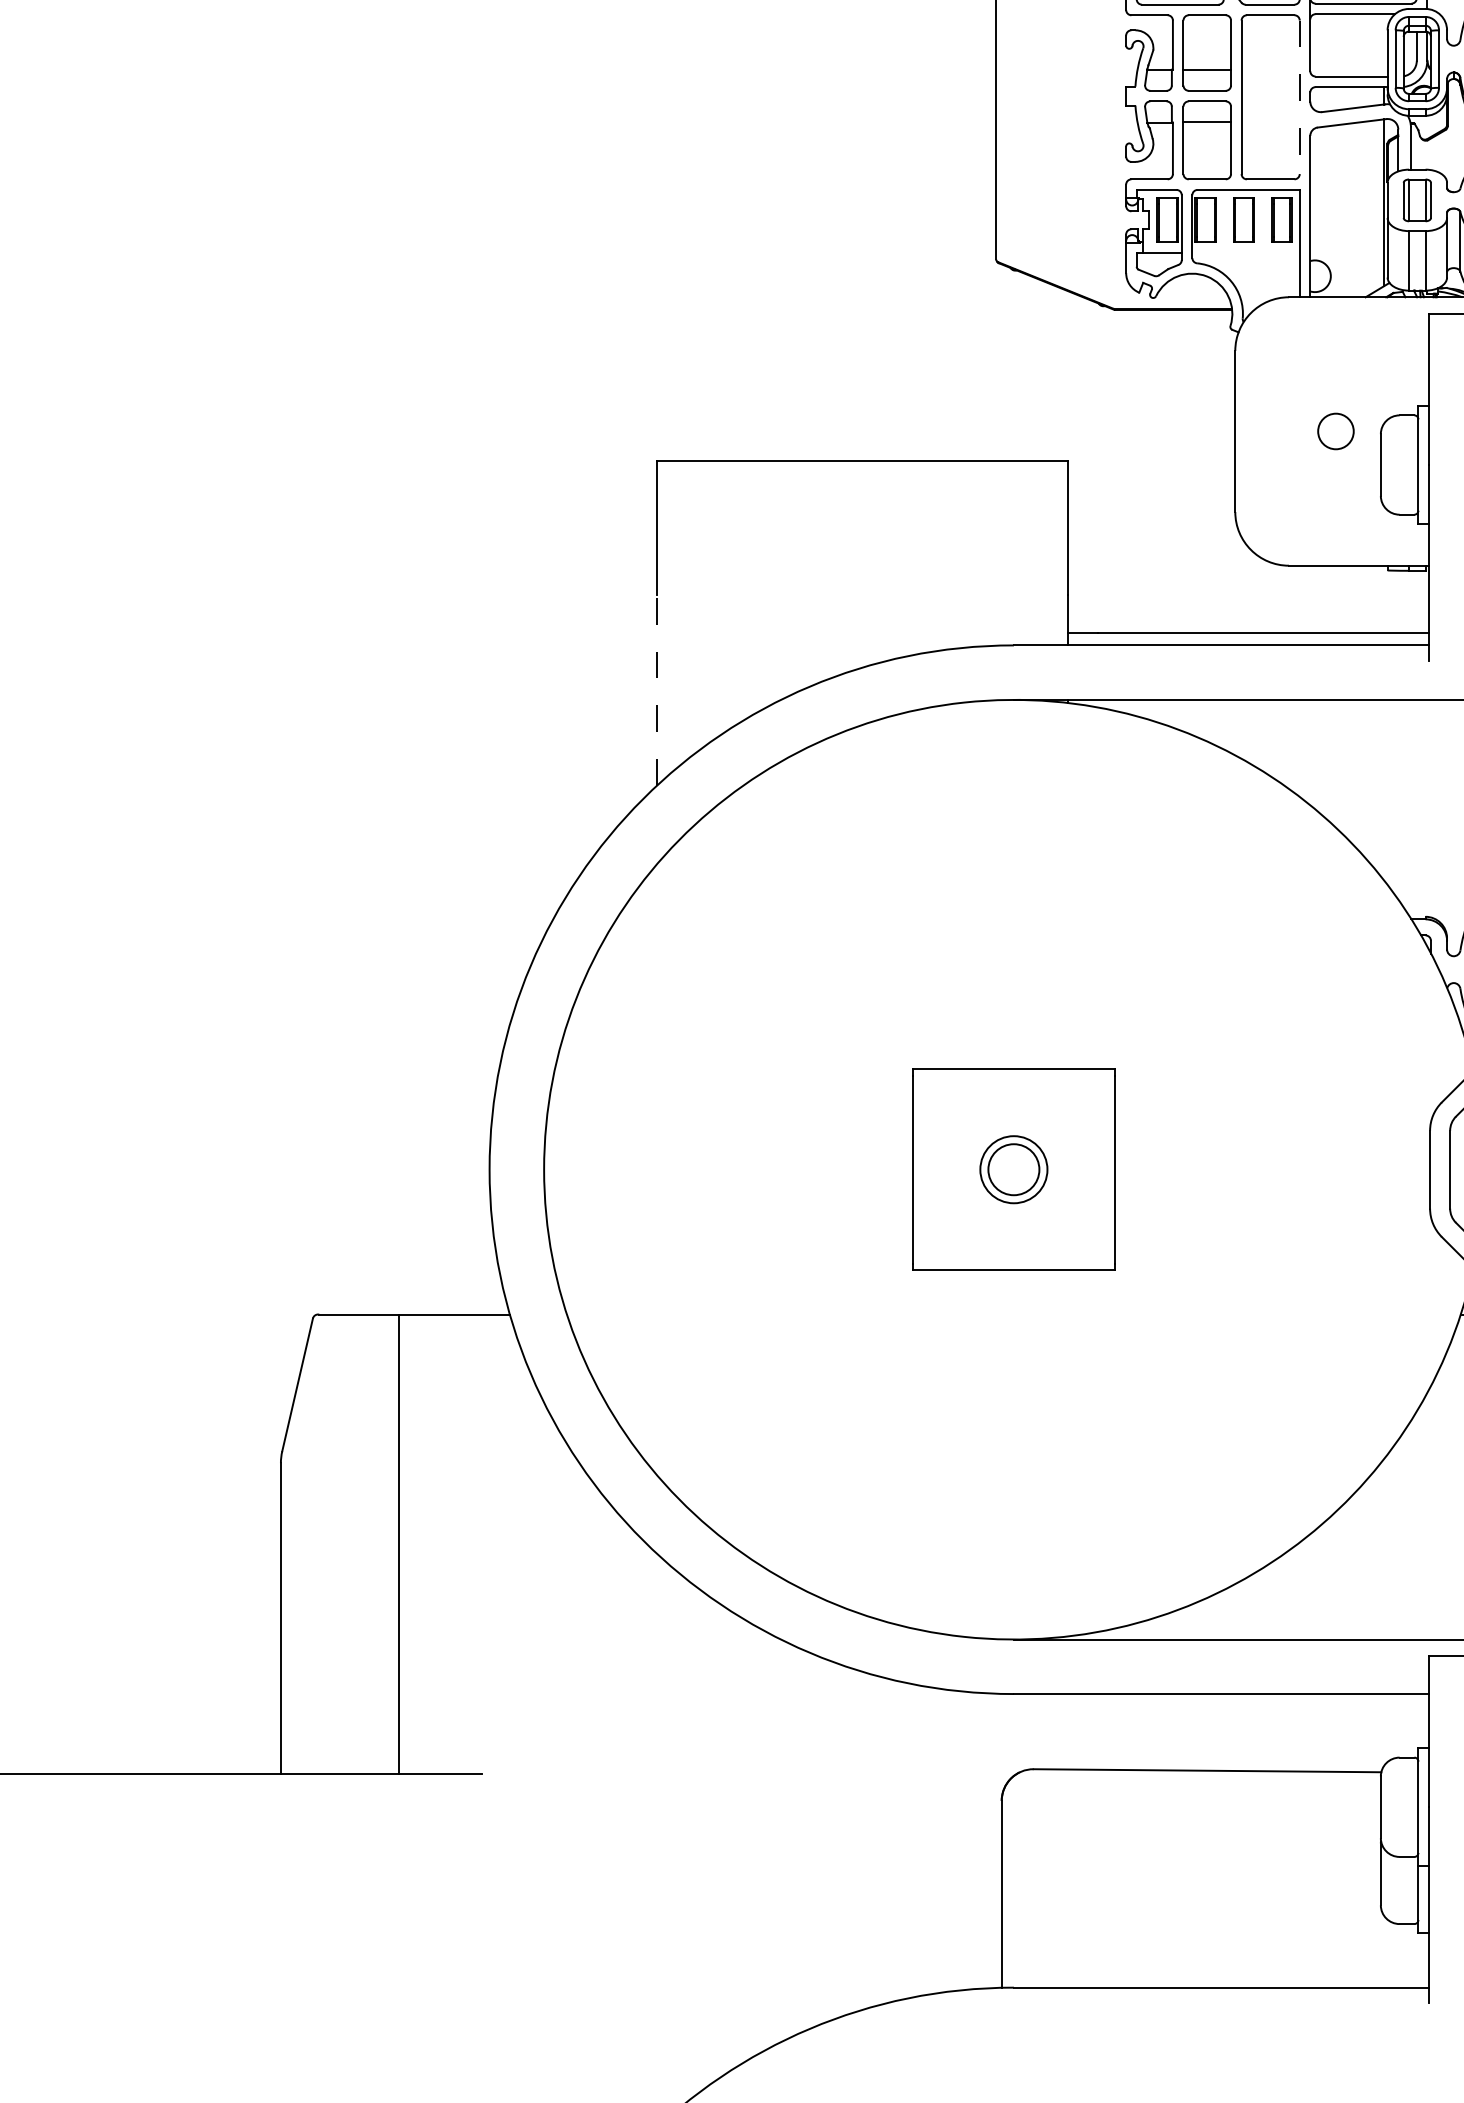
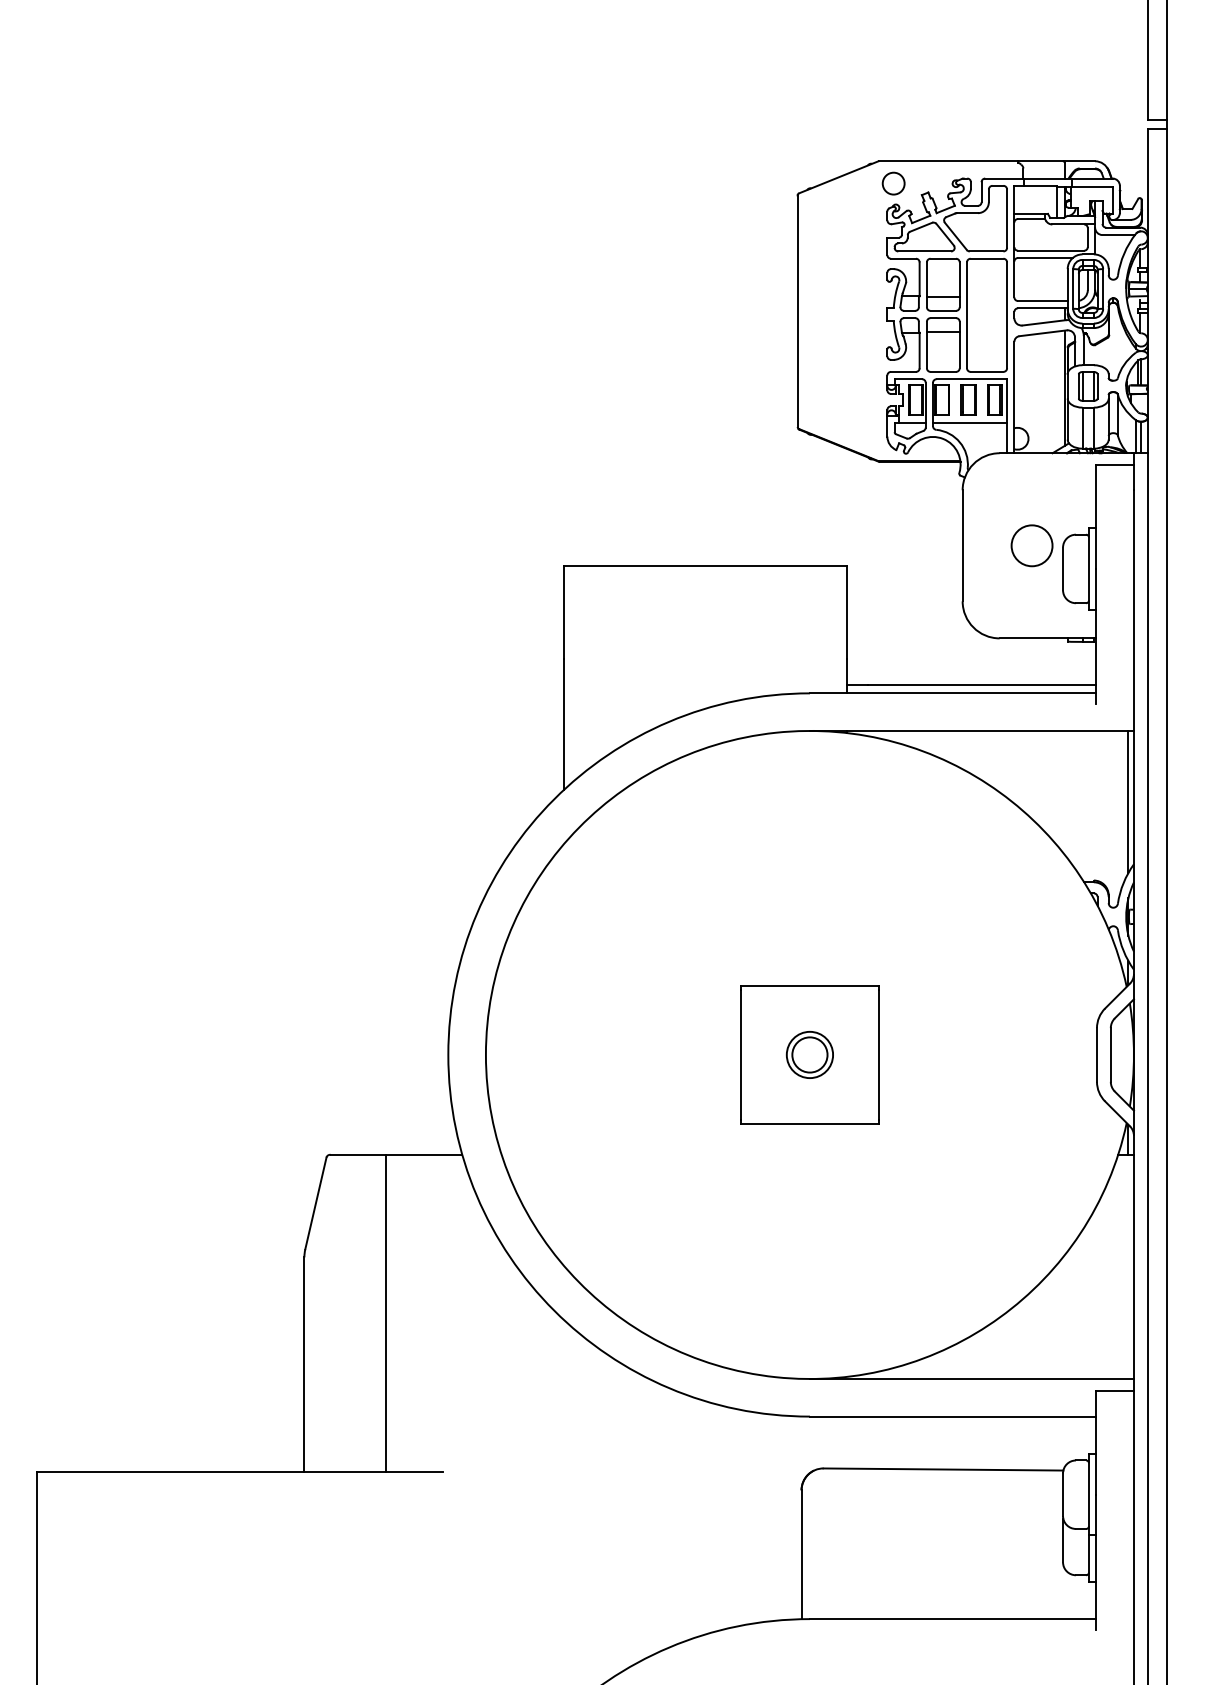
line: (1300, 97) -> (1007, 315), dashed -> solid
line: (1246, 252) -> (970, 422), added
circle: (1335, 431) -> (1031, 545), size x1.67
line: (656, 690) -> (563, 724), dashed -> solid

